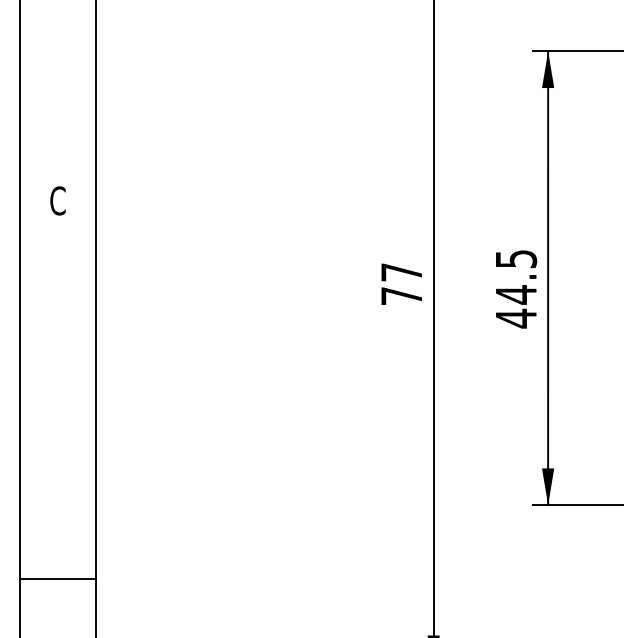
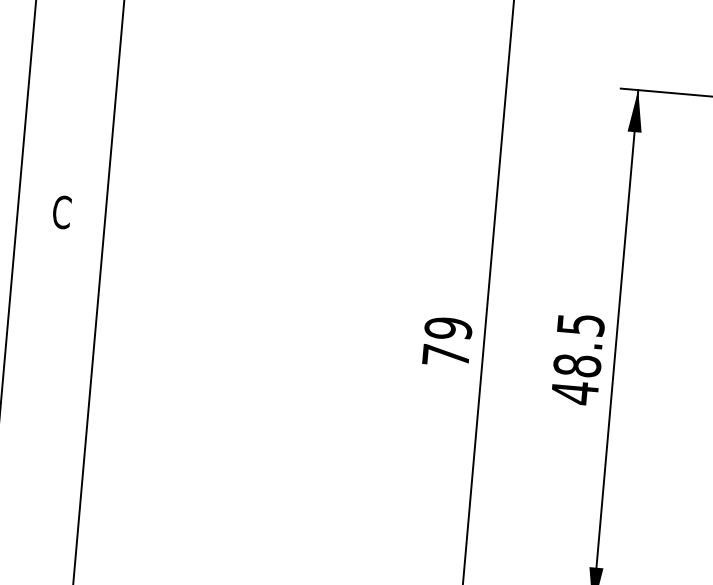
text: (401, 272) -> (448, 328), 77 -> 79
text: (516, 294) -> (577, 365), 44.5 -> 48.5

